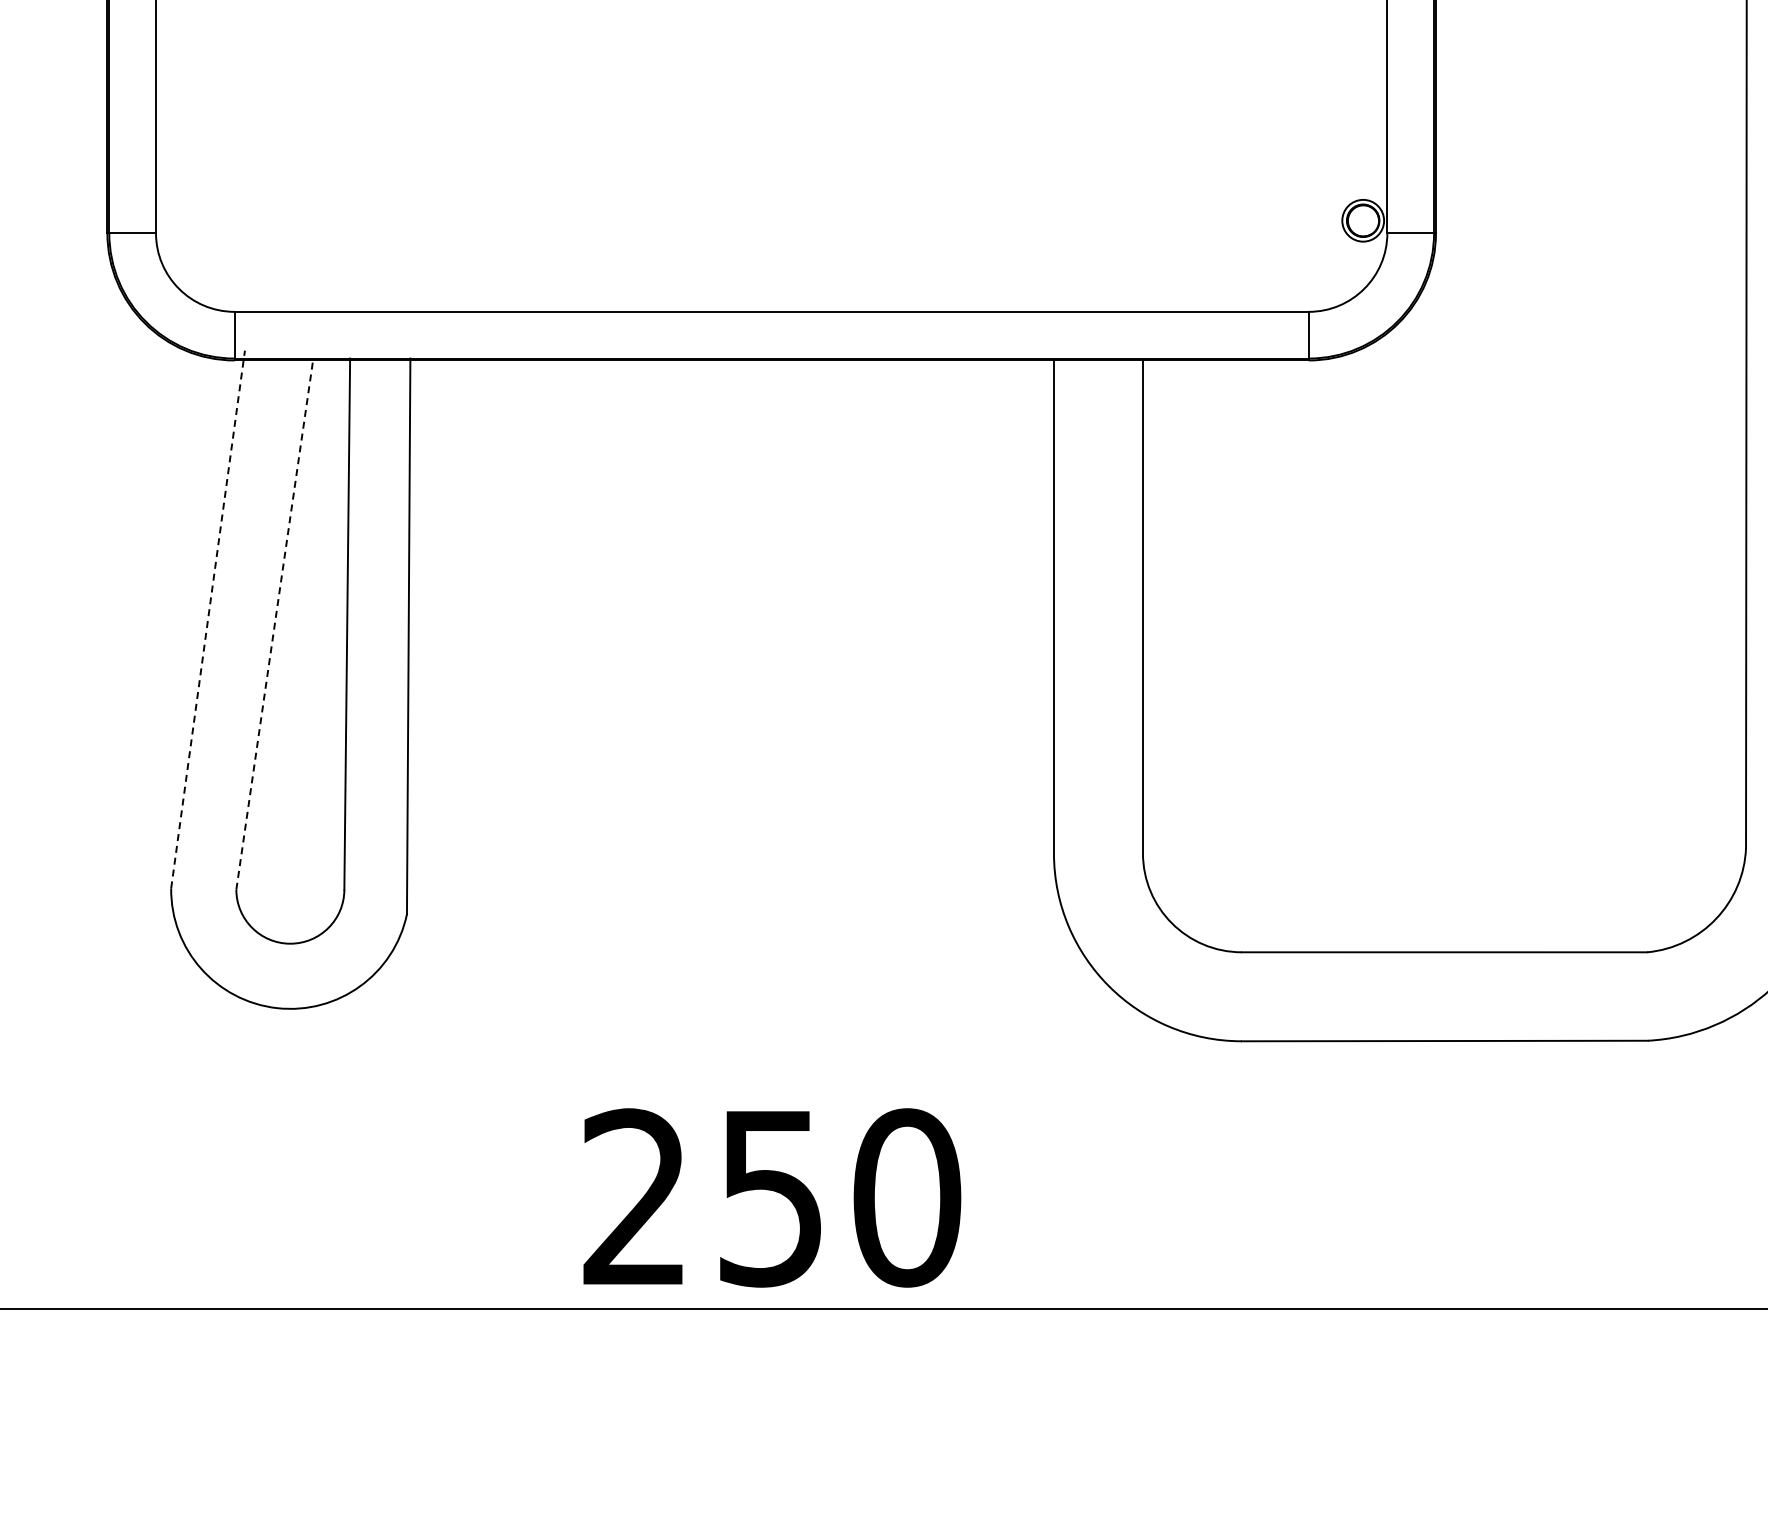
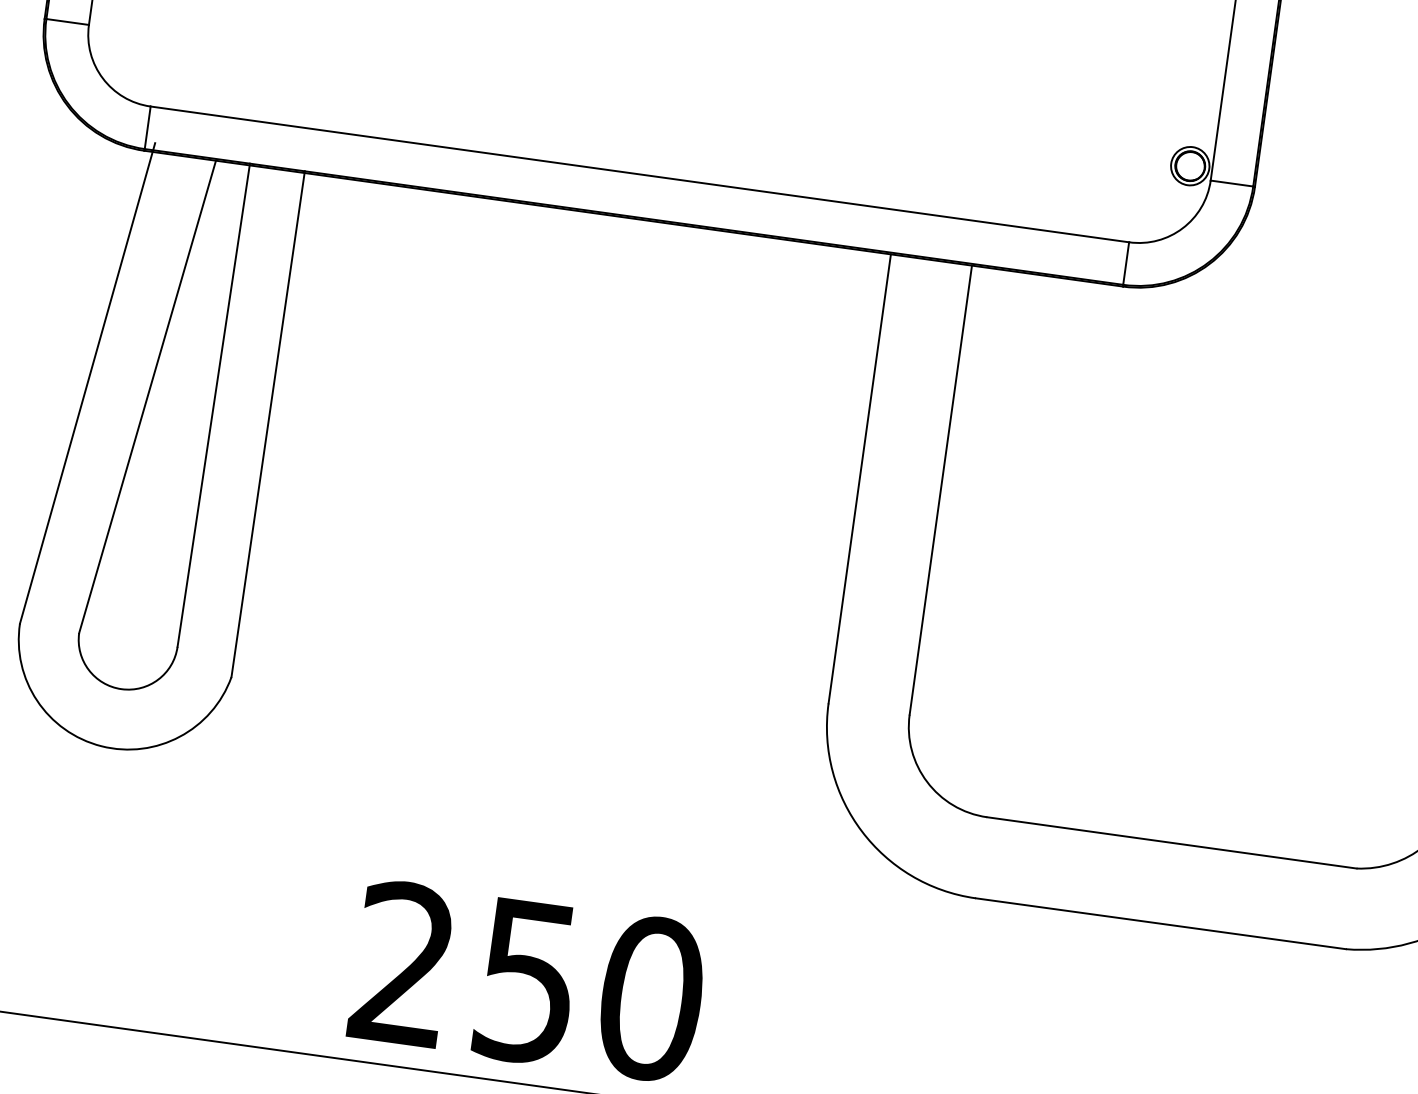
line: (208, 619) -> (87, 383), dashed -> solid
line: (274, 624) -> (147, 396), dashed -> solid

